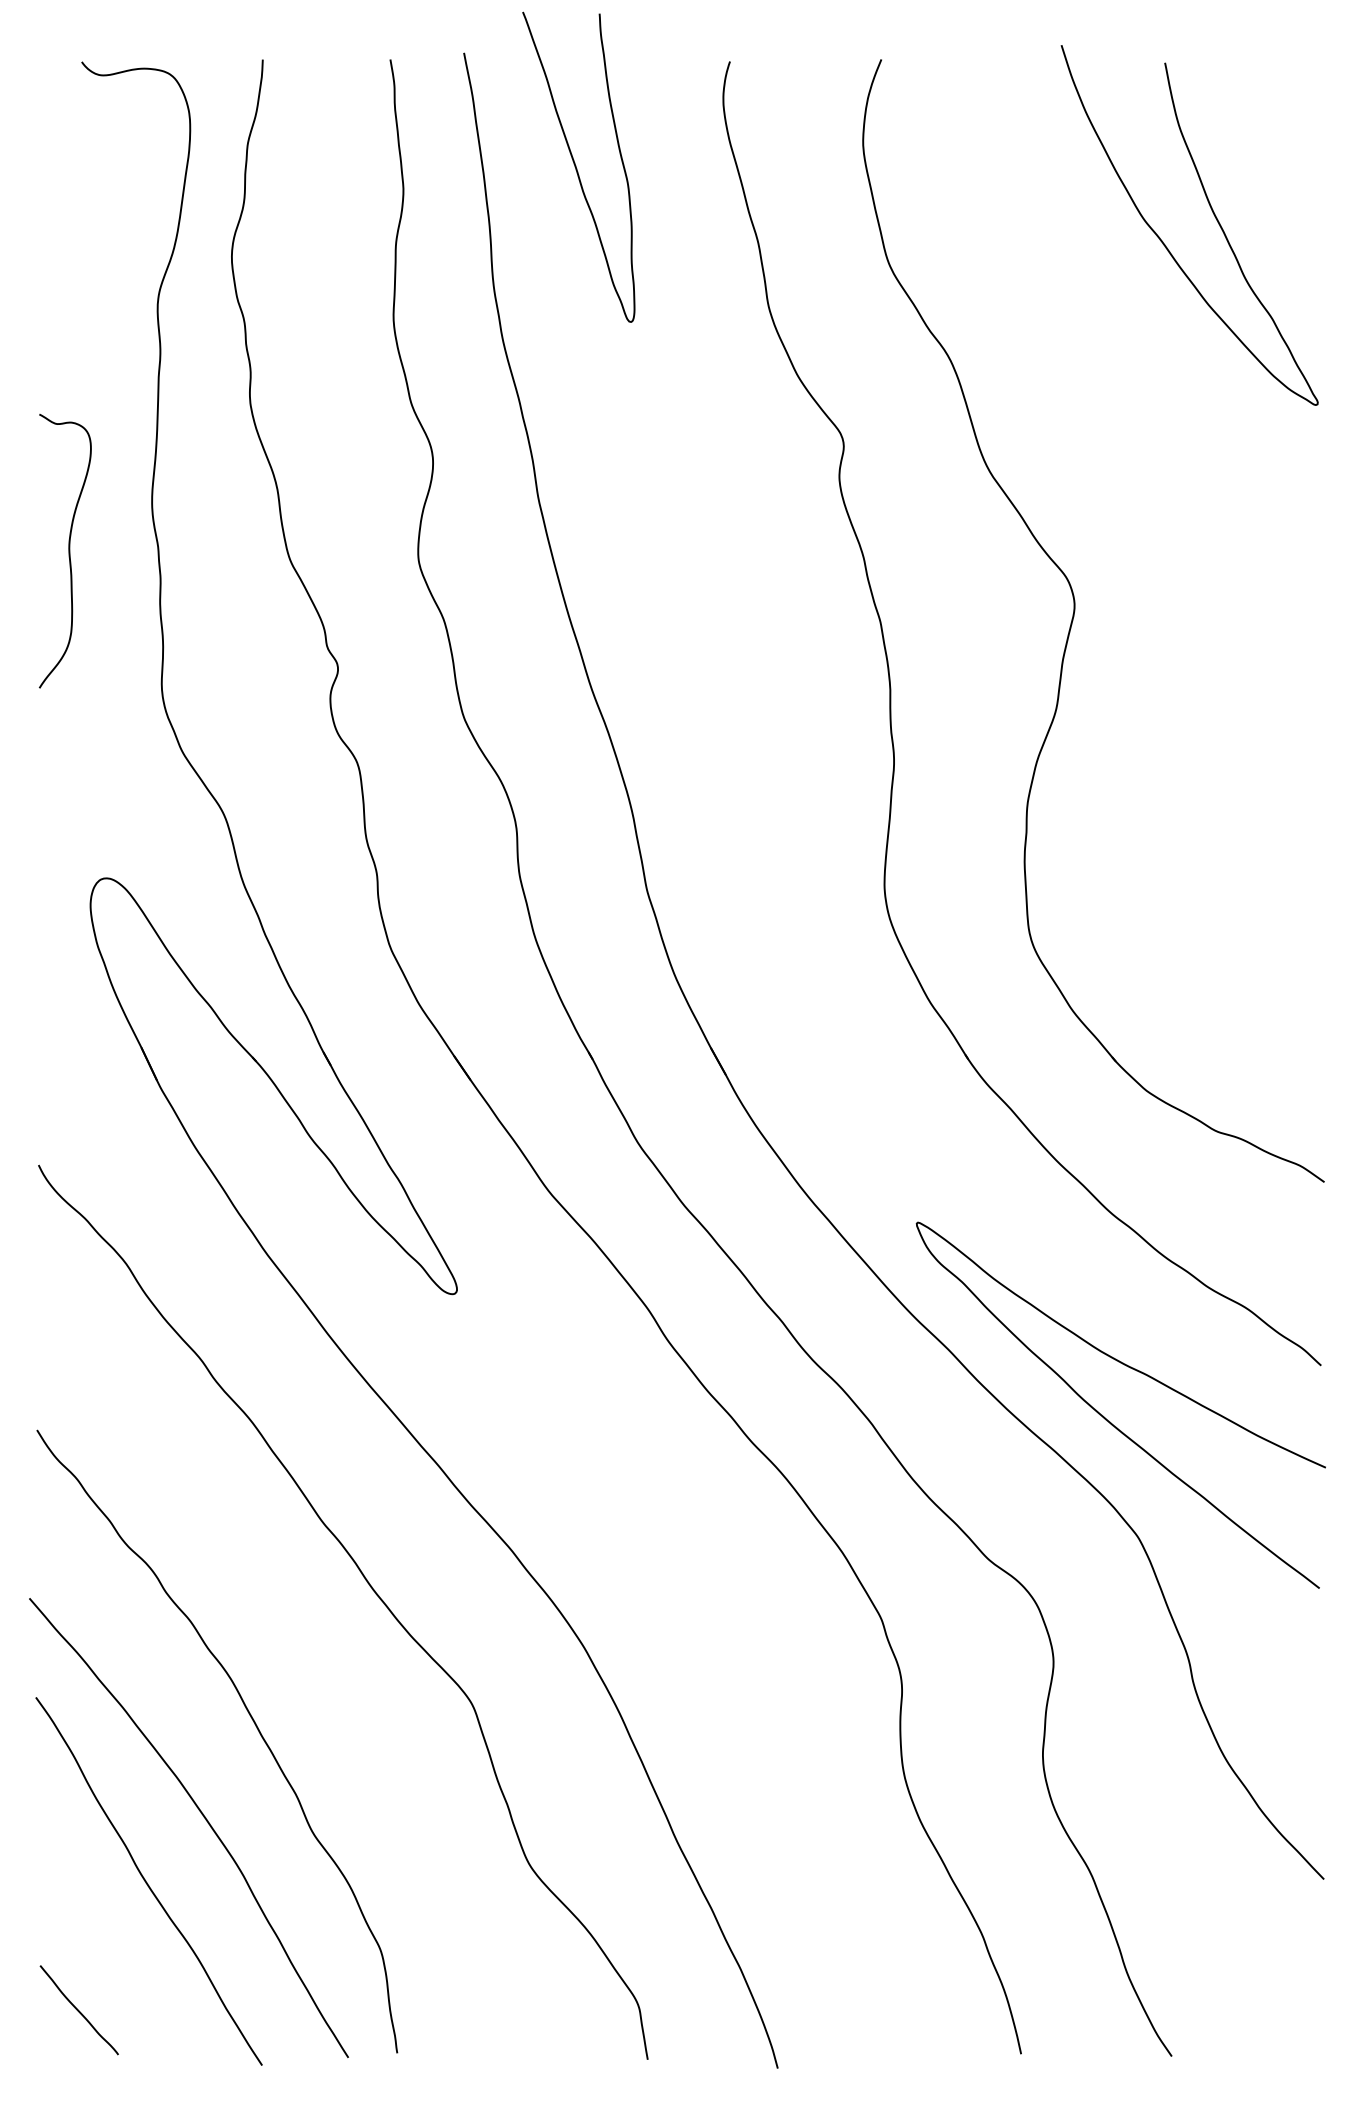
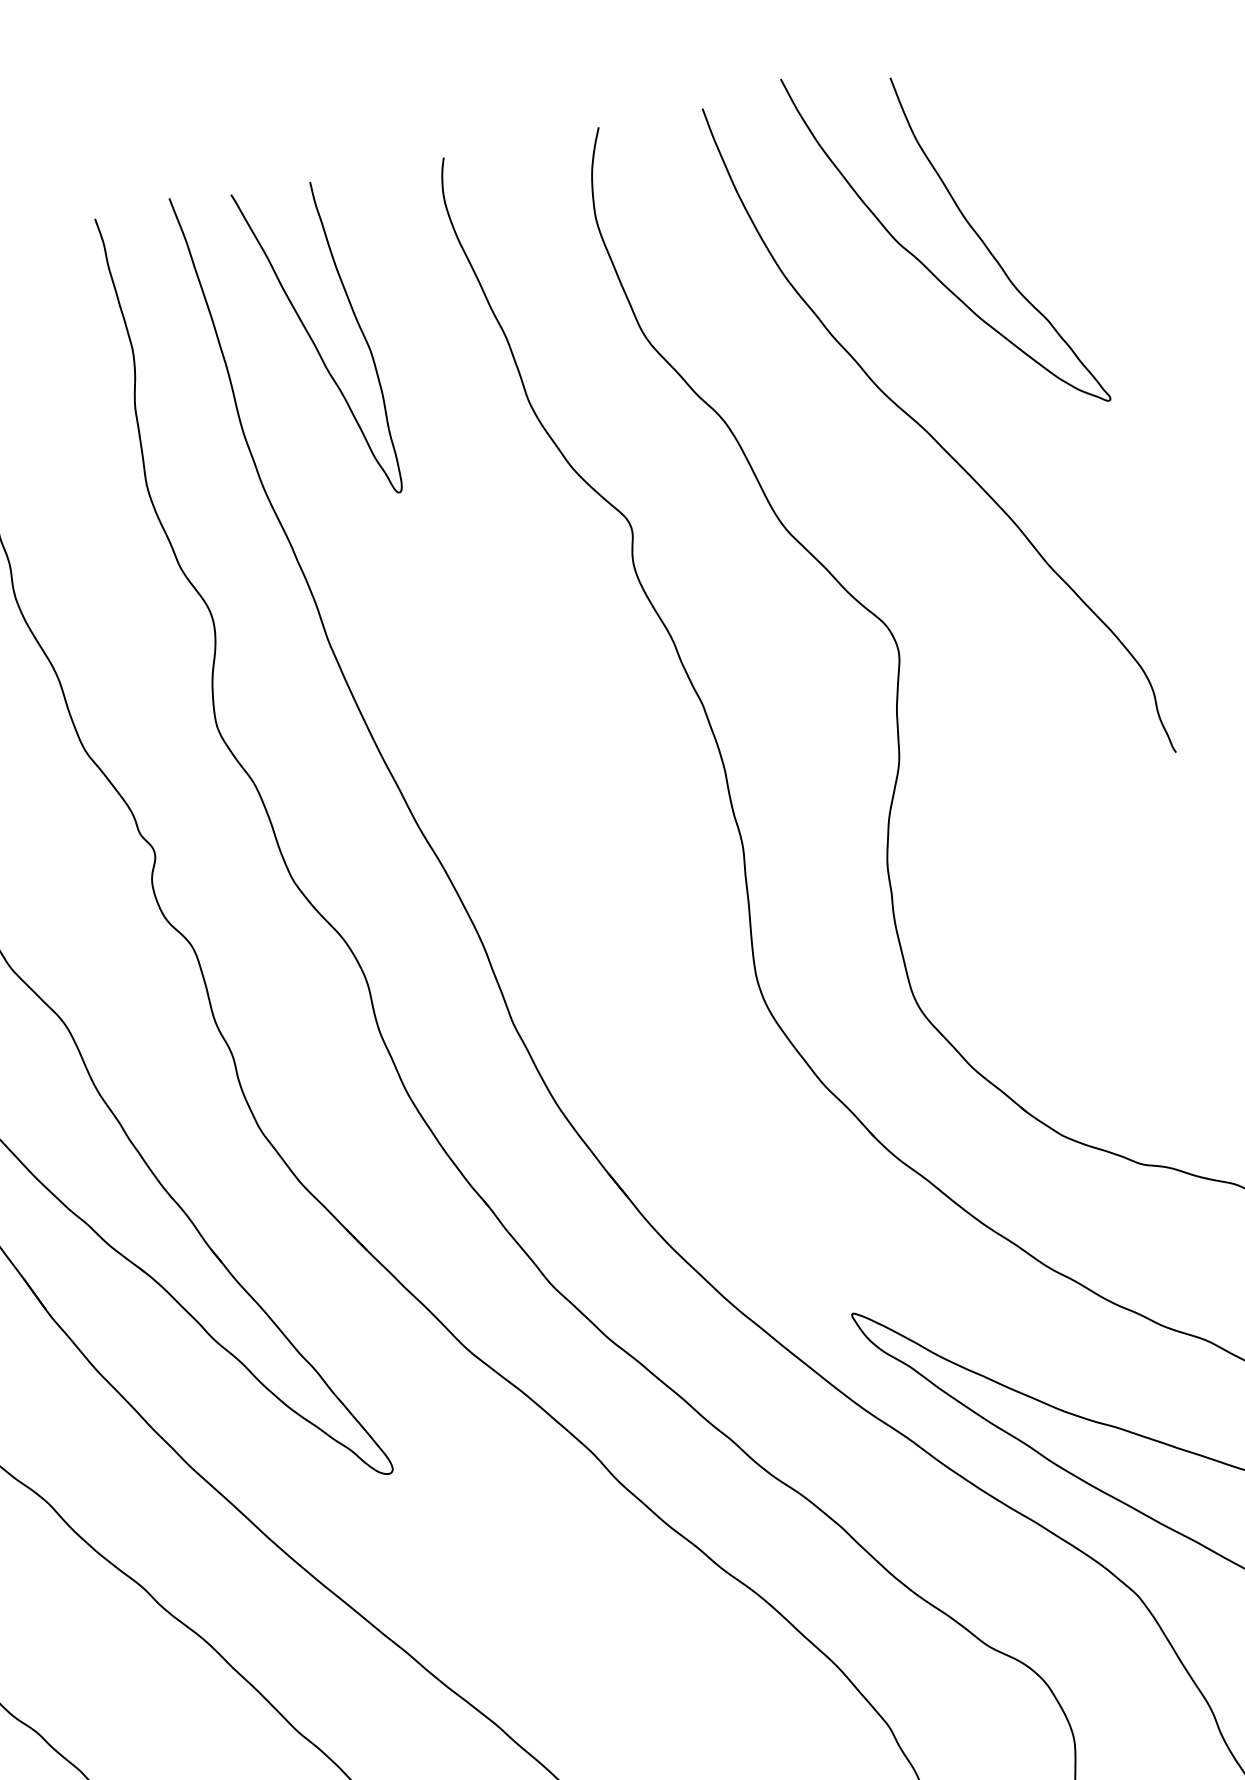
curve: (576, 166) -> (314, 343), moved
curve: (1143, 407) -> (932, 435), added

